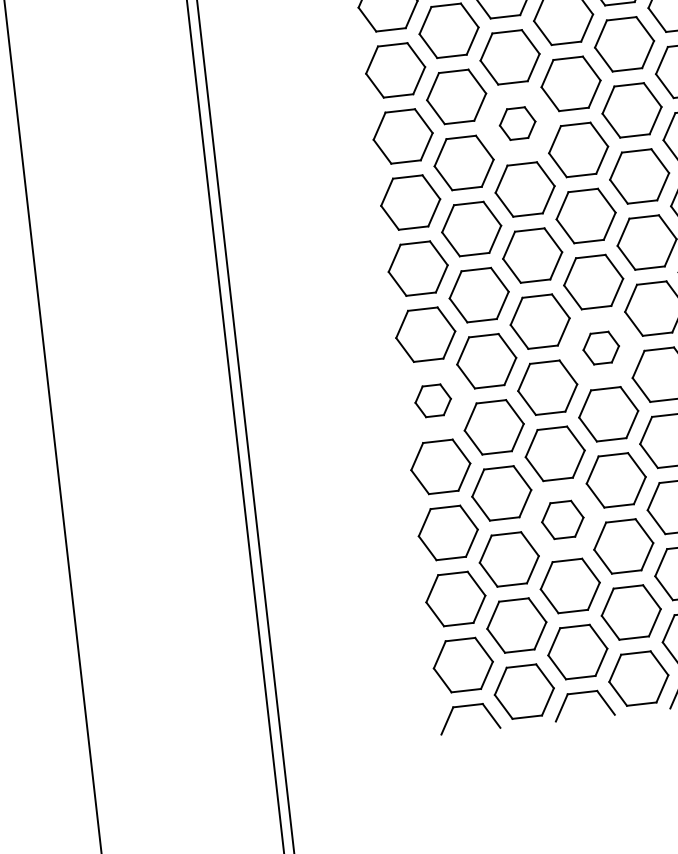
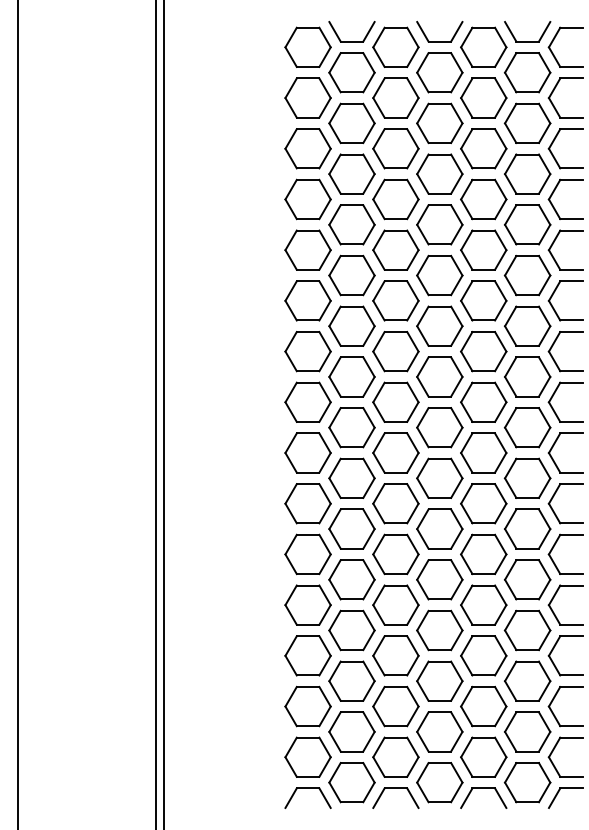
part: (517, 123) -> (395, 351), size x1.67
part: (600, 347) -> (439, 528), size x1.67
part: (432, 400) -> (307, 554), size x1.67
part: (562, 519) -> (395, 655), size x1.43

